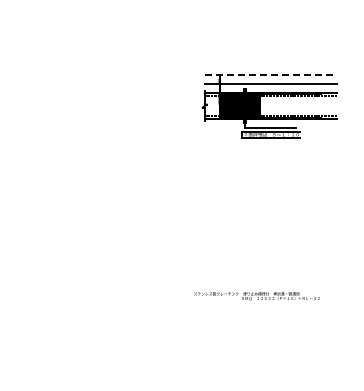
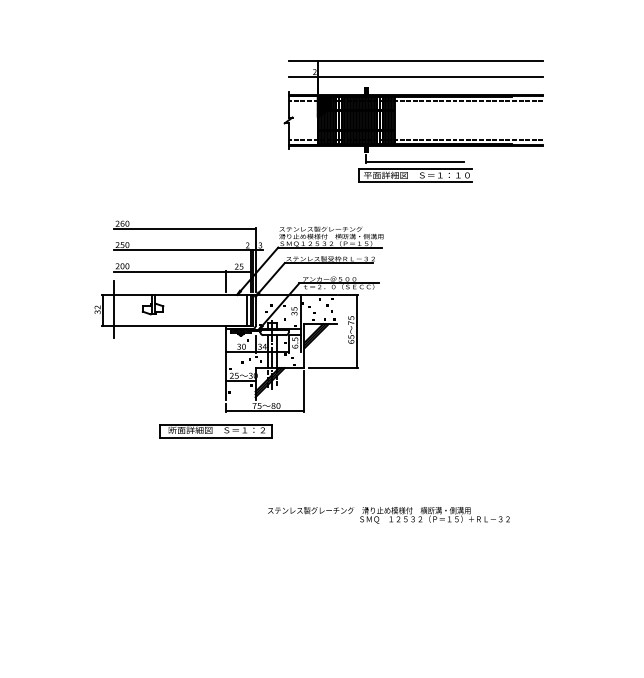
line: (271, 75) -> (416, 61), dashed -> solid
part: (178, 214) -> (238, 328), added
text: (256, 296) -> (388, 515), moved

